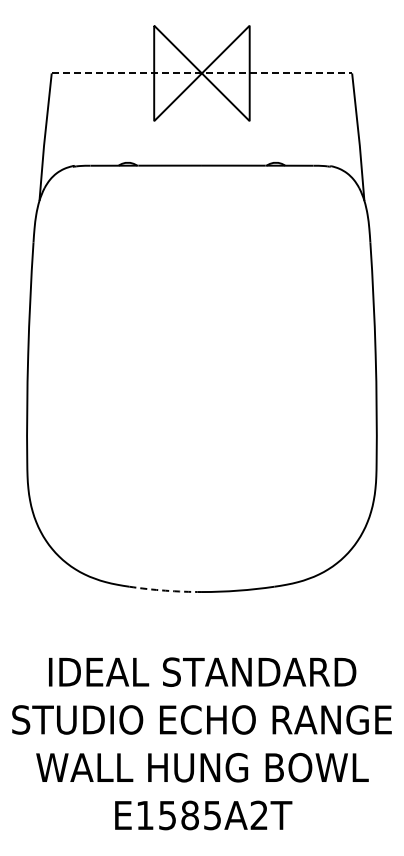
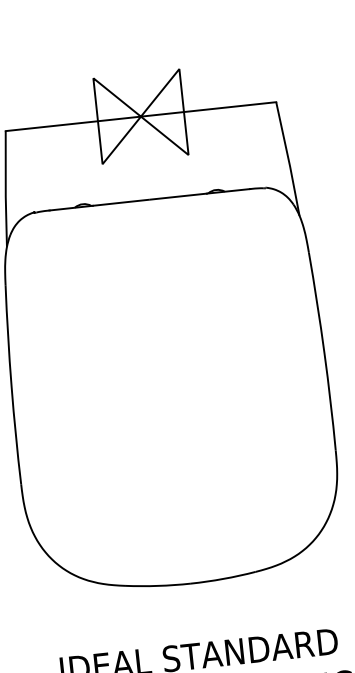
line: (202, 73) -> (141, 116), dashed -> solid
arc: (165, 590) -> (157, 585), dashed -> solid

